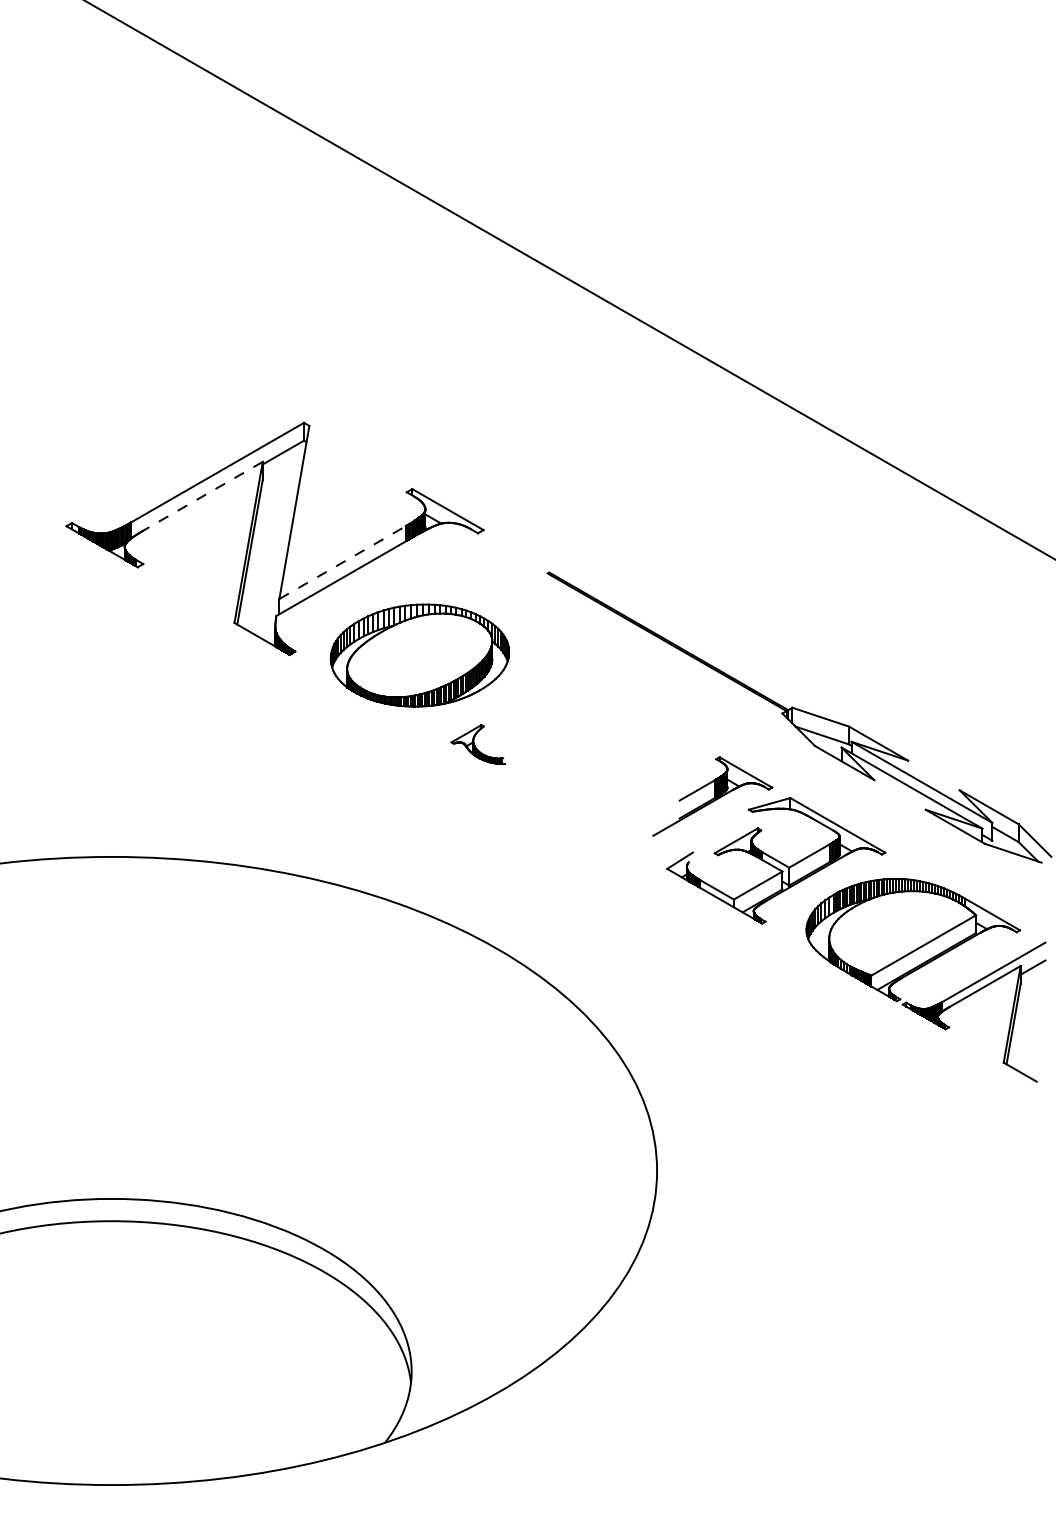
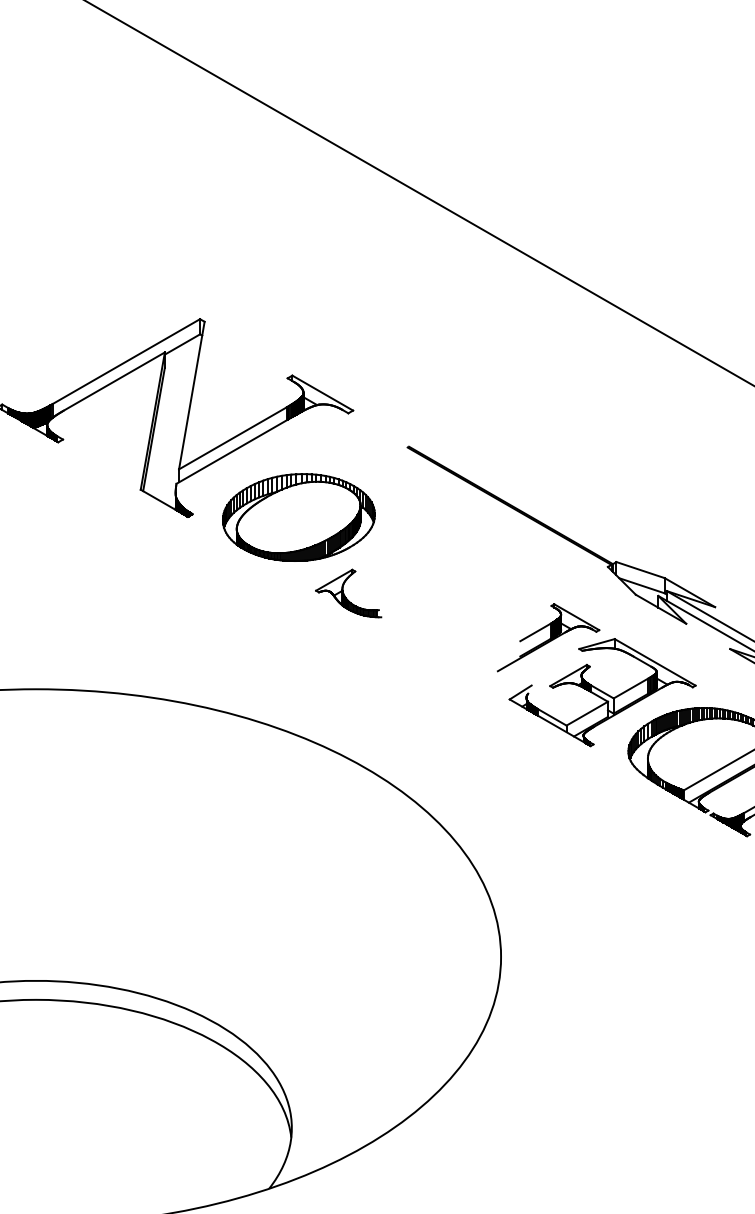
line: (203, 496) -> (114, 381), dashed -> solid
line: (342, 562) -> (232, 438), dashed -> solid
part: (478, 744) -> (348, 593), size x1.43

